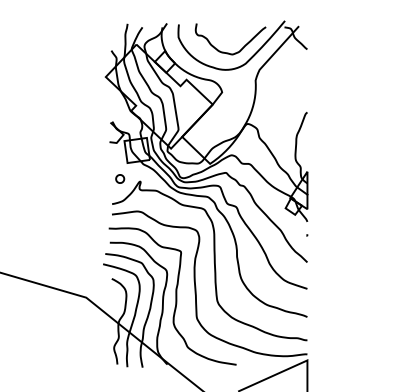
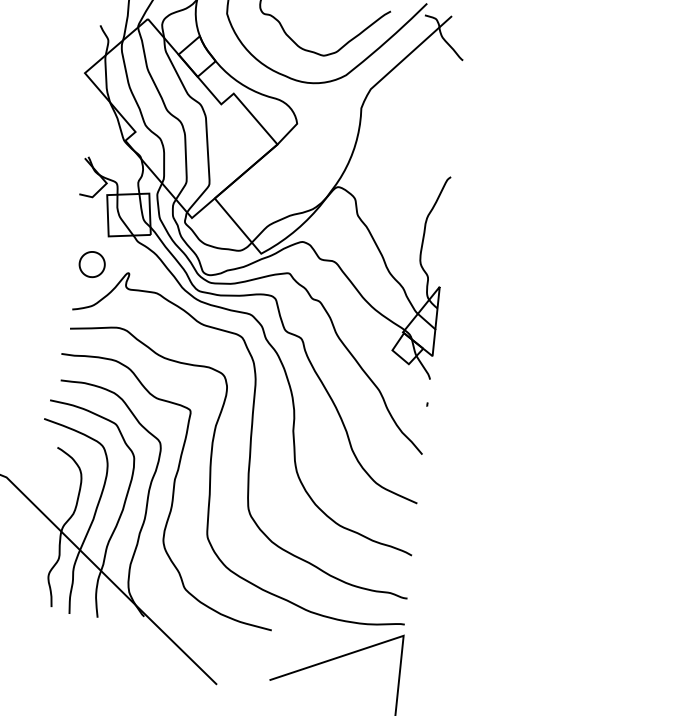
part: (119, 178) -> (90, 263), size x1.67

